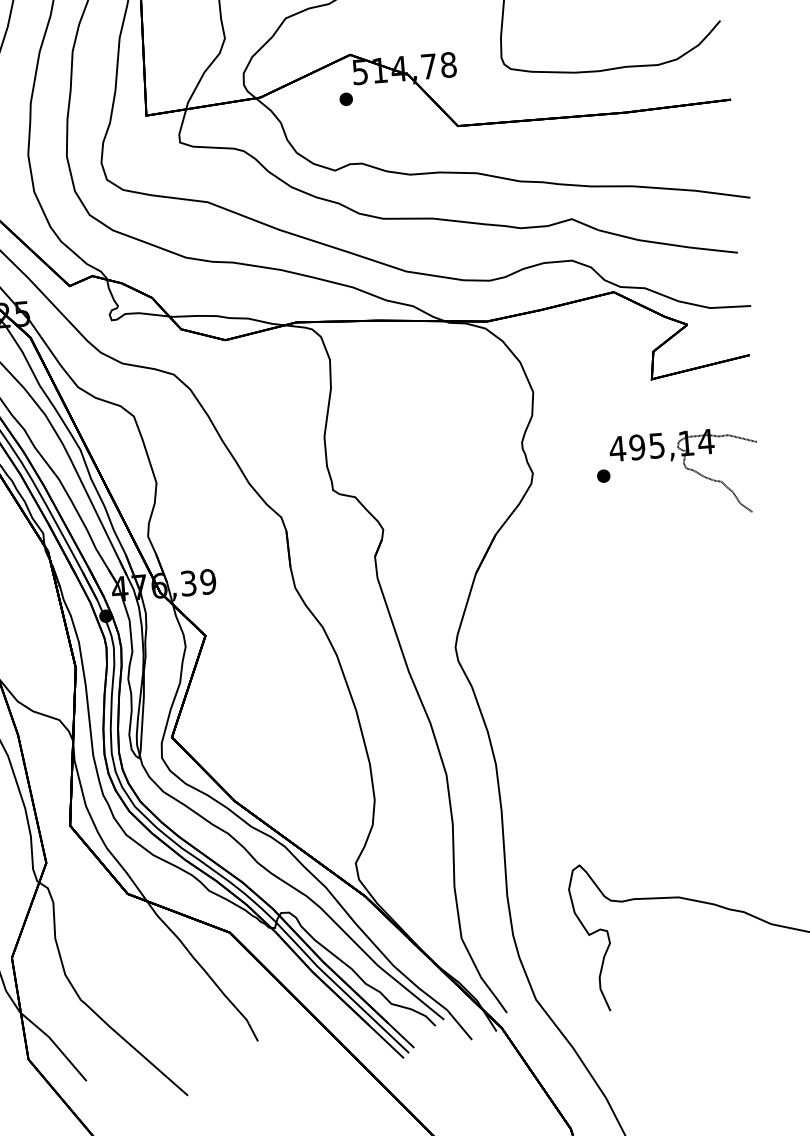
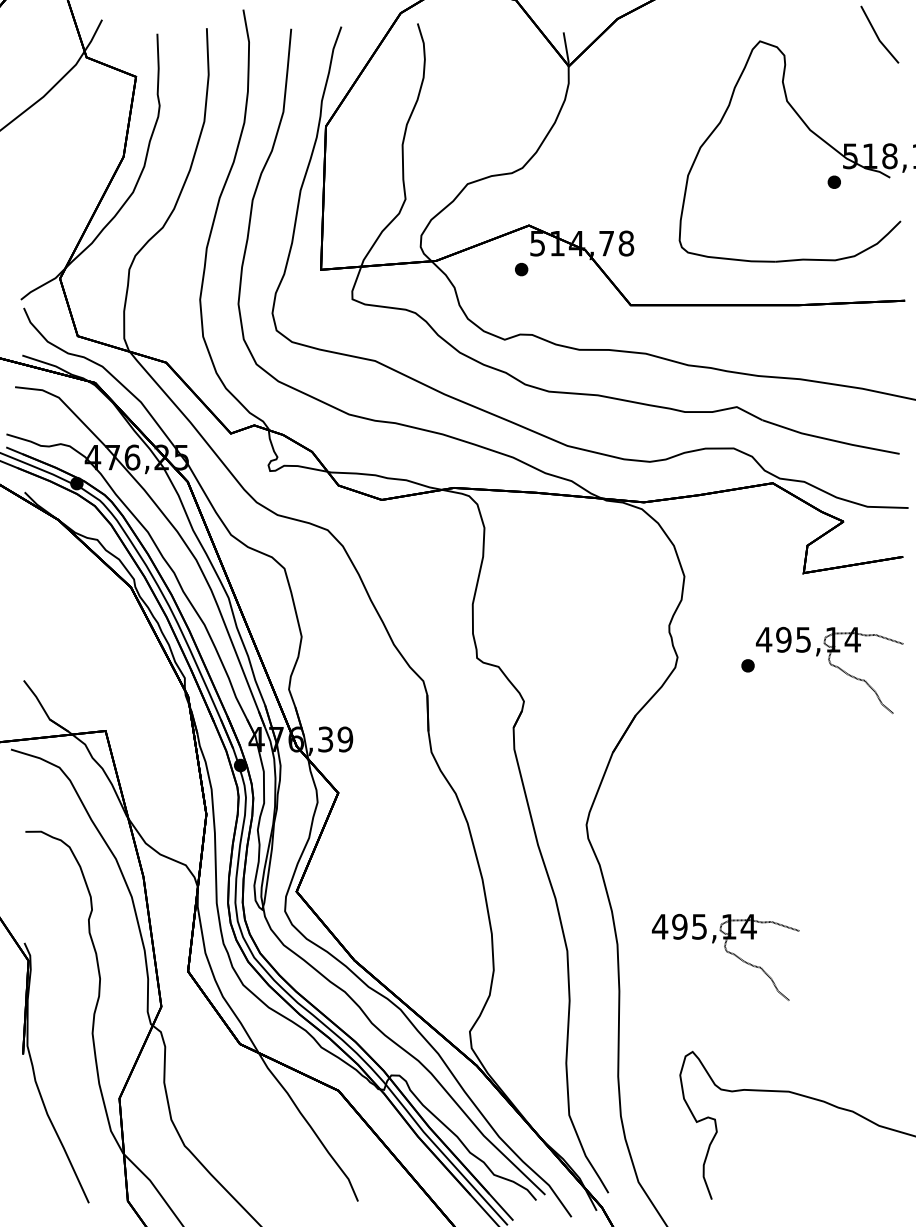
part: (604, 767) -> (725, 956), added

